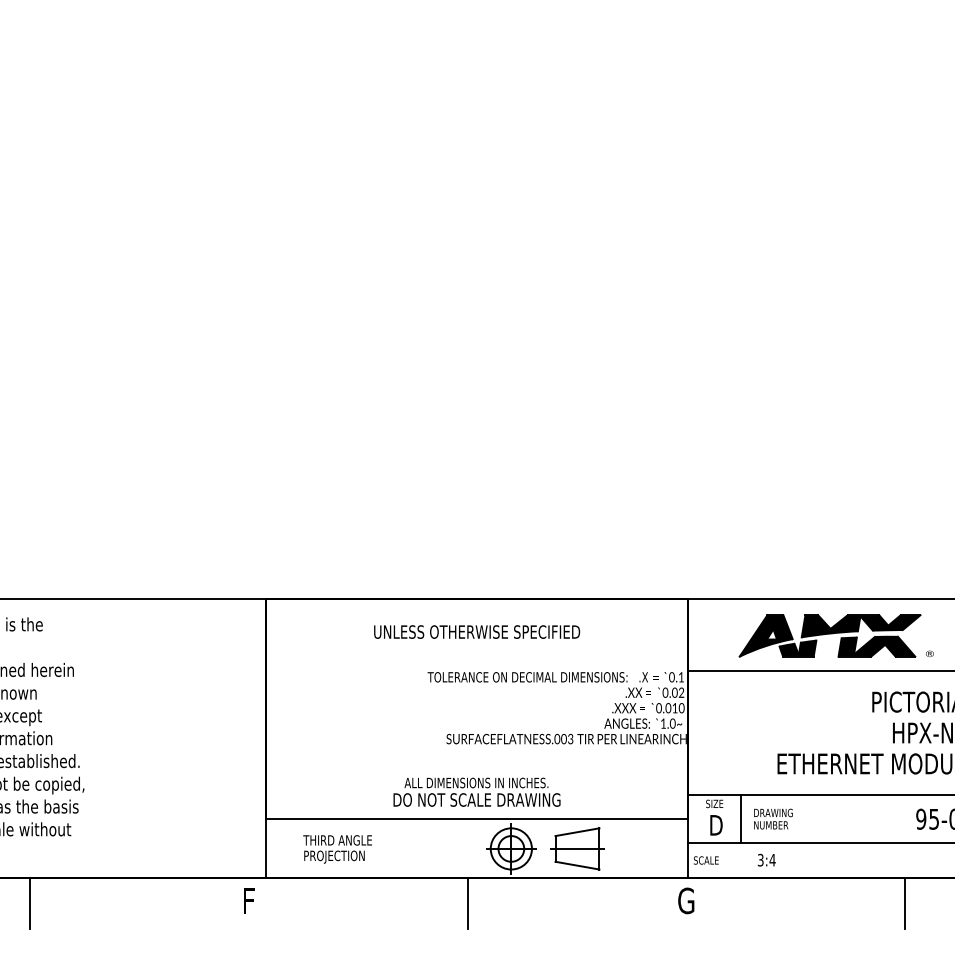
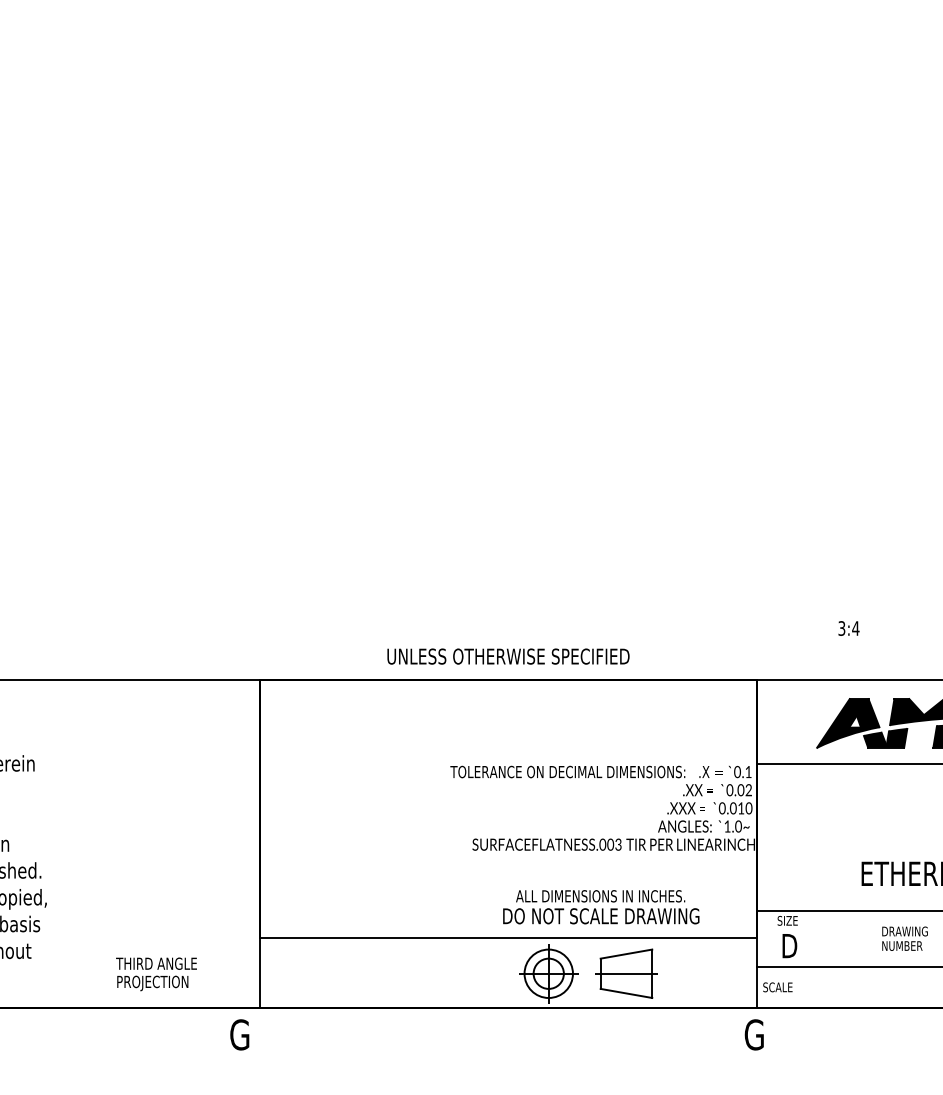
text: (477, 631) -> (508, 655), moved
text: (476, 791) -> (600, 906), moved
text: (773, 818) -> (905, 938), moved
line: (740, 819) -> (818, 939), removed
text: (337, 849) -> (156, 974), moved
text: (766, 859) -> (848, 627), moved
text: (248, 900) -> (239, 1034), F -> G
line: (467, 903) -> (497, 1037), removed

